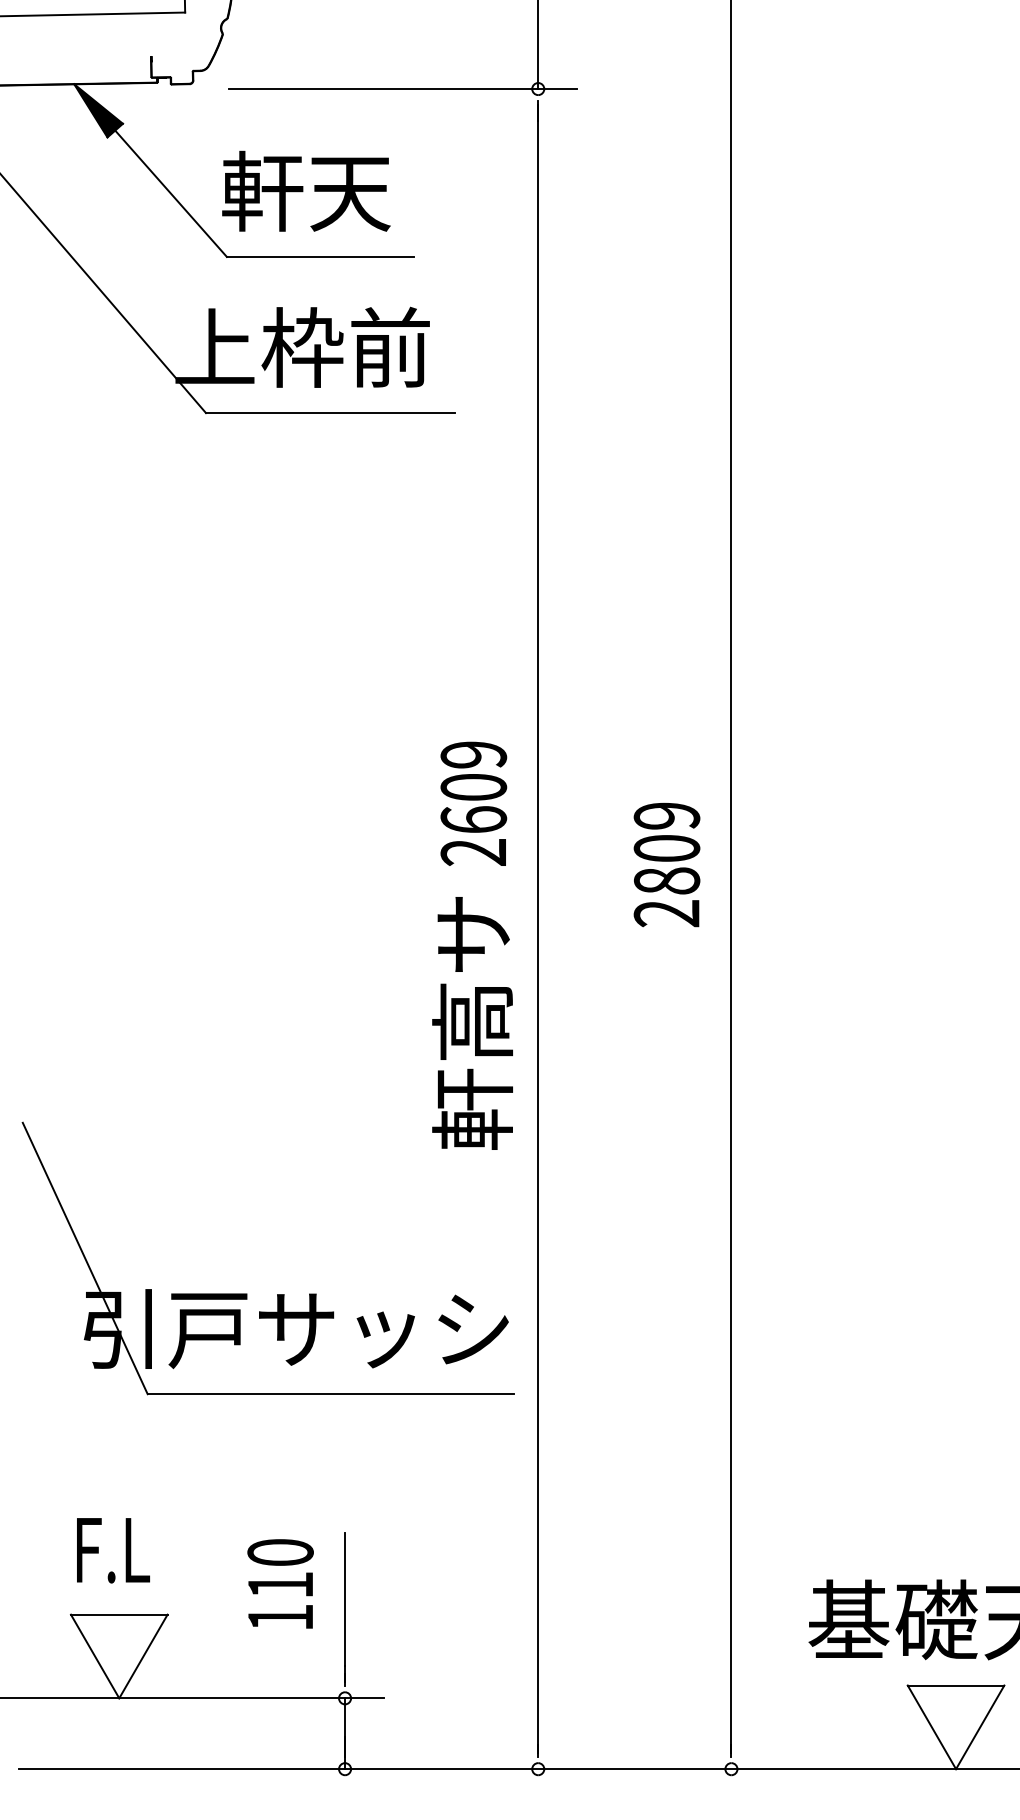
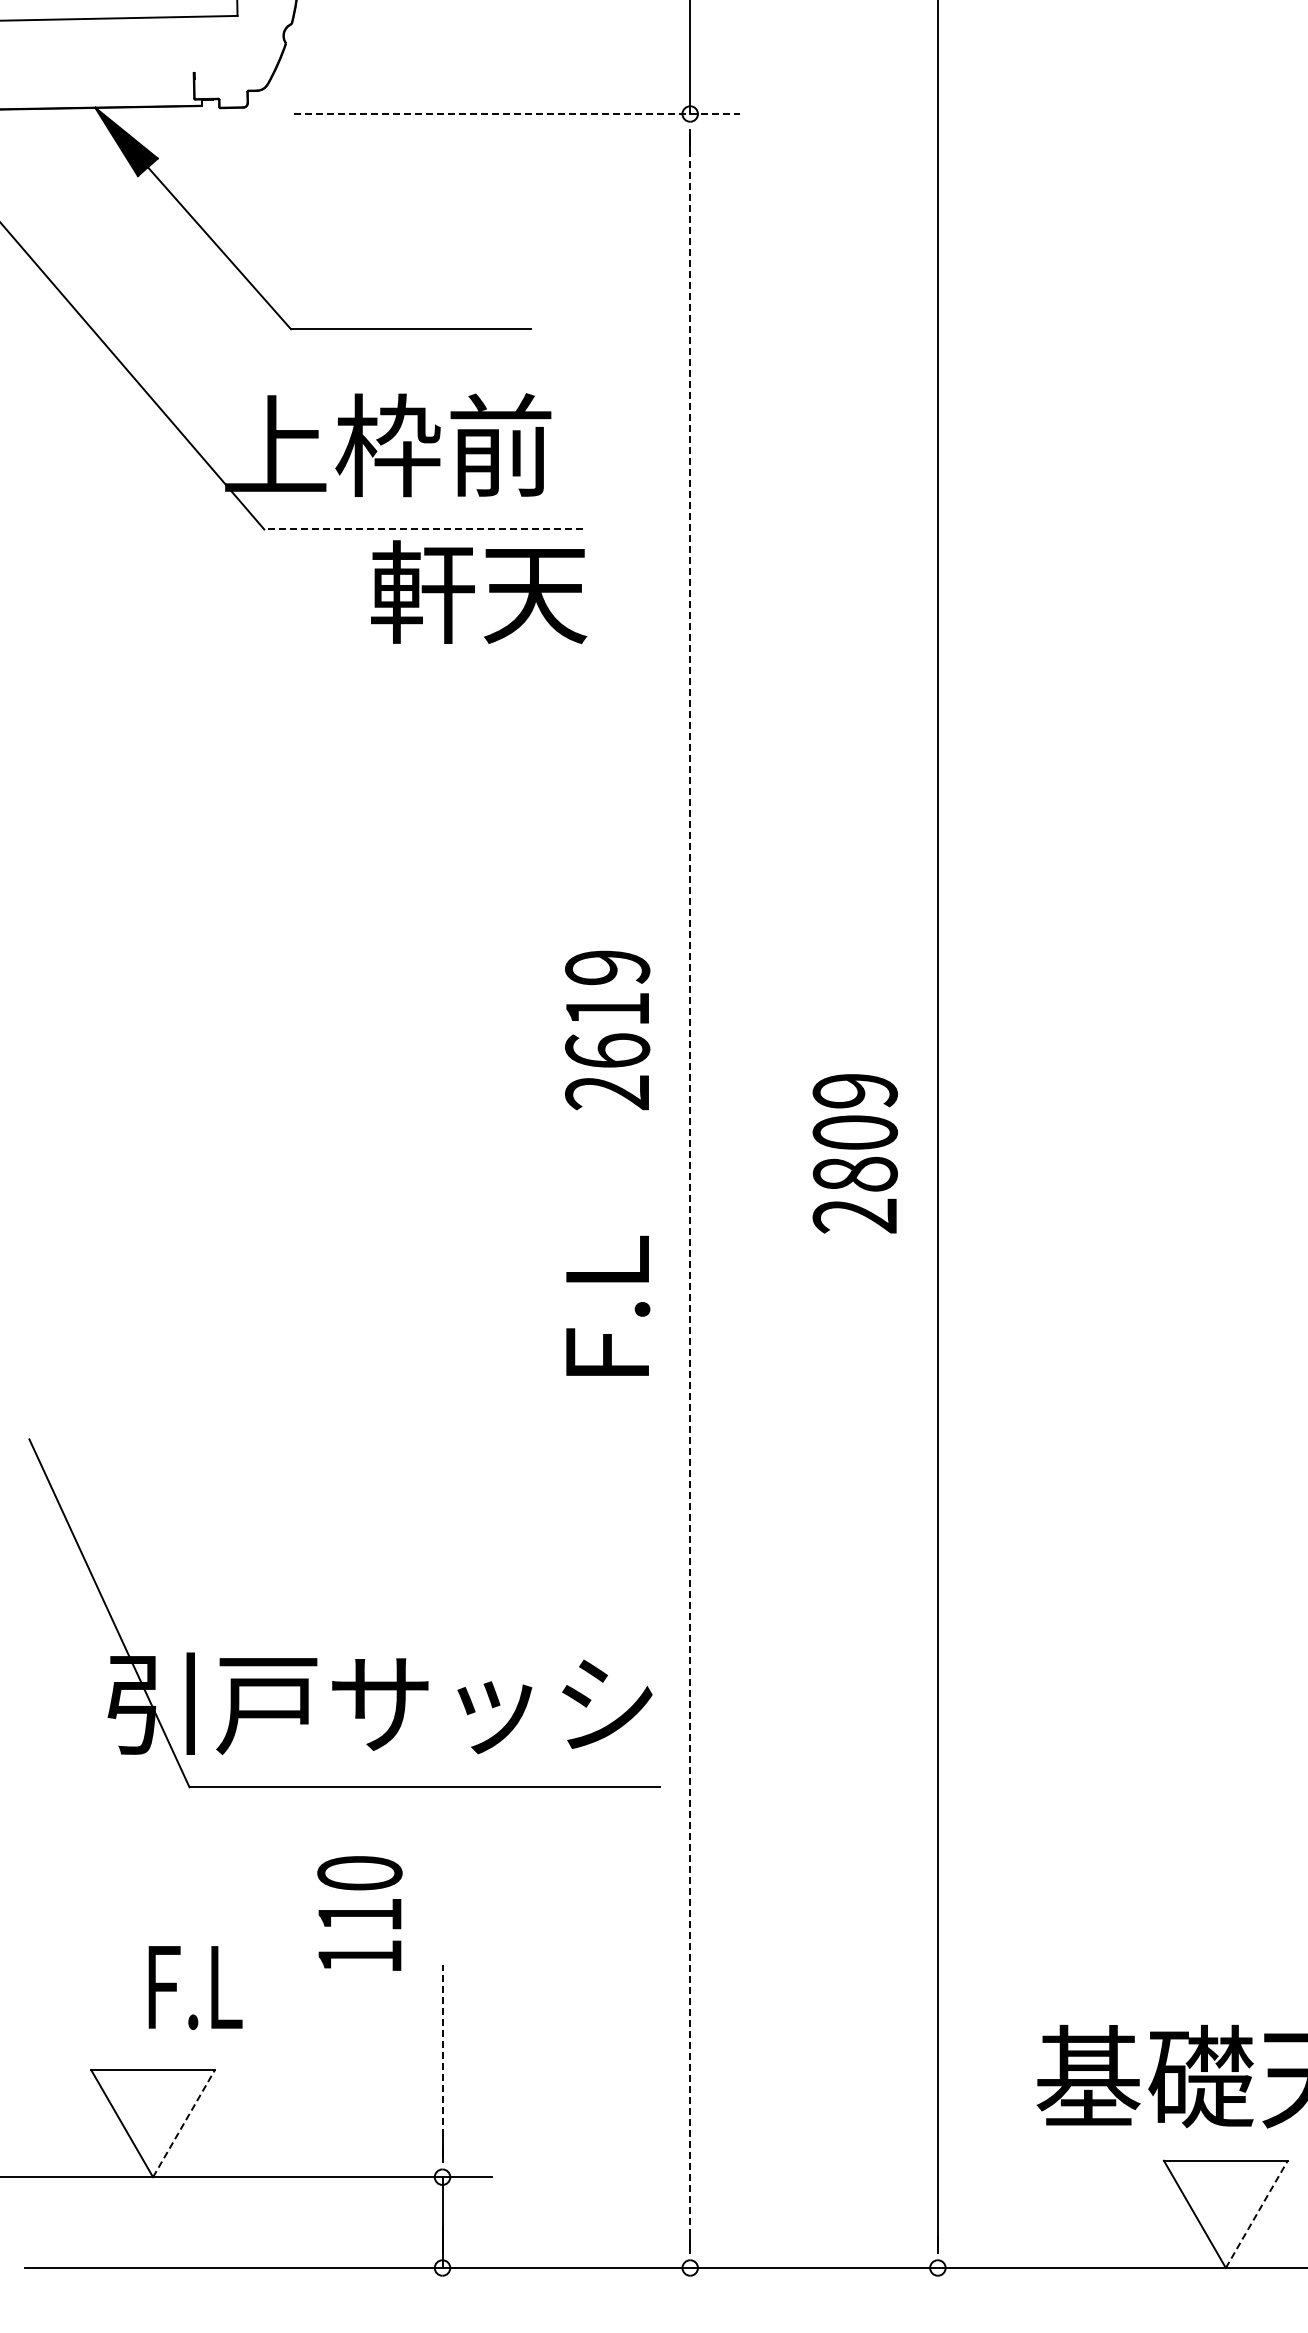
line: (402, 89) -> (516, 114), solid -> dashed
text: (306, 190) -> (479, 591), moved
line: (330, 413) -> (423, 529), solid -> dashed
text: (473, 787) -> (607, 1009), 2609 -> 2619
text: (666, 864) -> (854, 1153), moved
line: (538, 928) -> (690, 1190), solid -> dashed
text: (472, 1023) -> (605, 1311), 軒高サ -> F.L
text: (113, 1550) -> (195, 1987), moved
text: (280, 1583) -> (359, 1913), moved
line: (345, 1599) -> (442, 2050), solid -> dashed
line: (143, 1656) -> (184, 2123), solid -> dashed
line: (979, 1727) -> (1256, 2214), solid -> dashed

